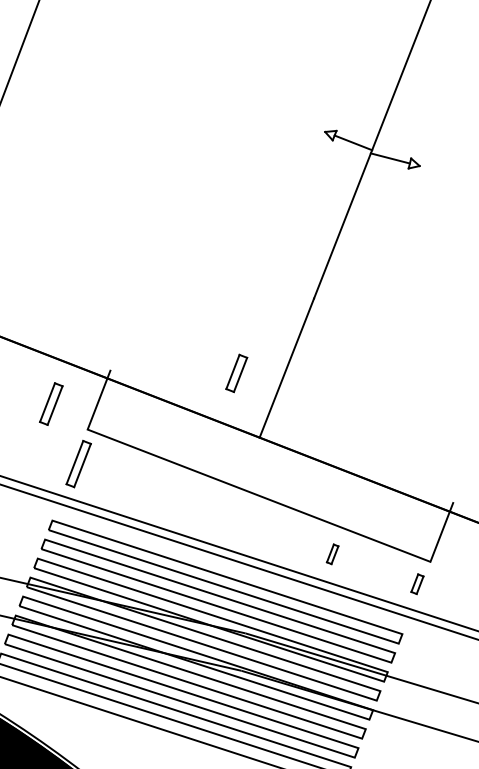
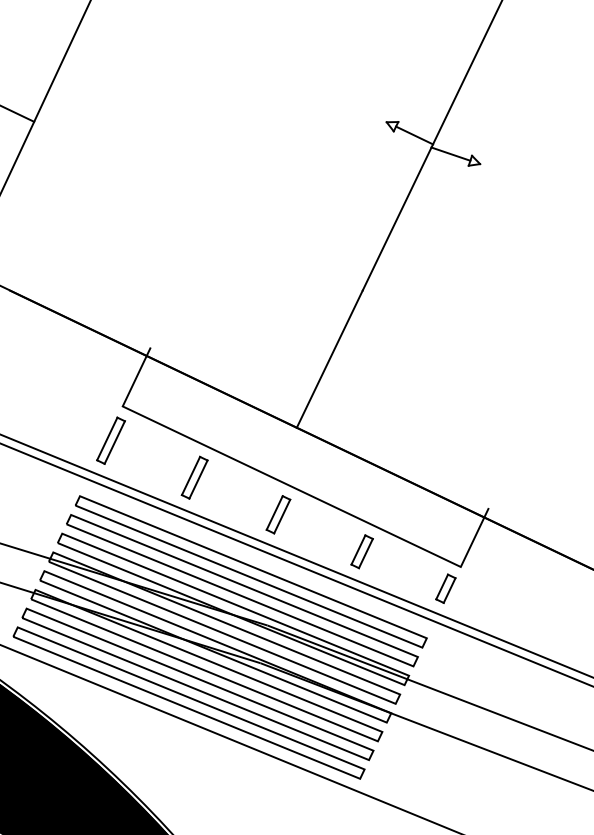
part: (236, 373) -> (278, 514), moved
part: (51, 403) -> (194, 477), moved
part: (332, 554) -> (361, 551), size x1.67
part: (417, 584) -> (445, 588), size x1.43

